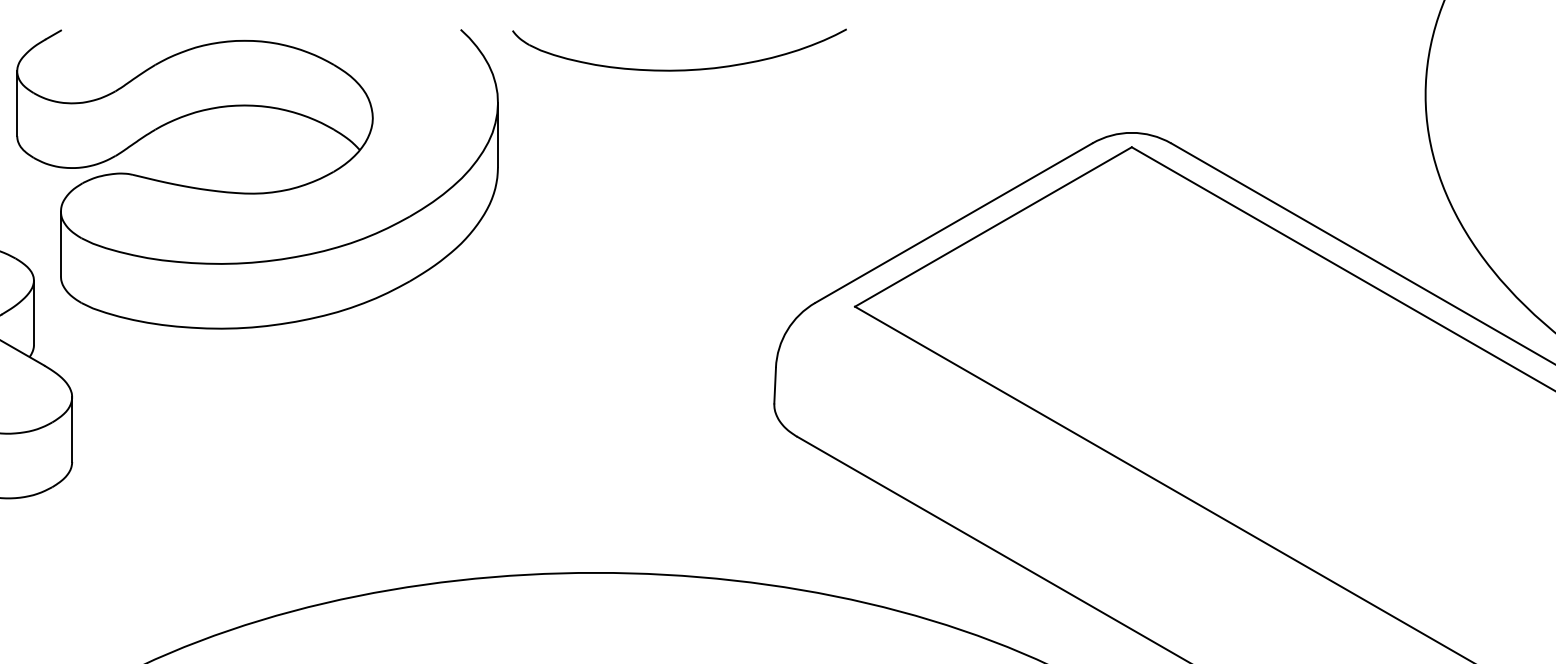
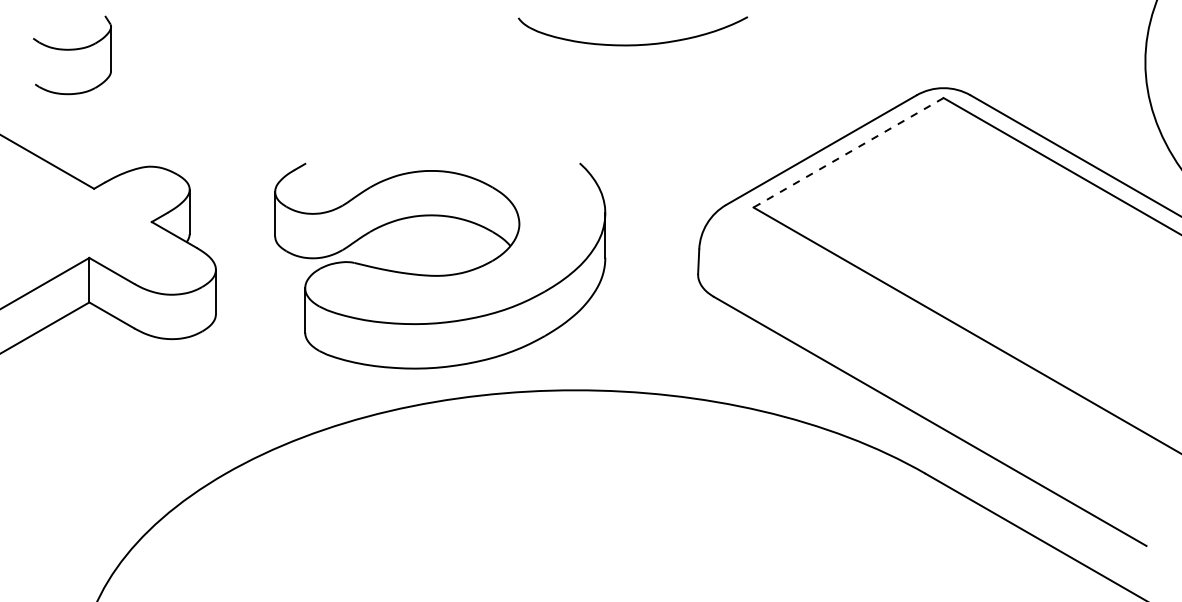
part: (257, 191) -> (440, 274), moved
line: (993, 226) -> (848, 152), solid -> dashed

